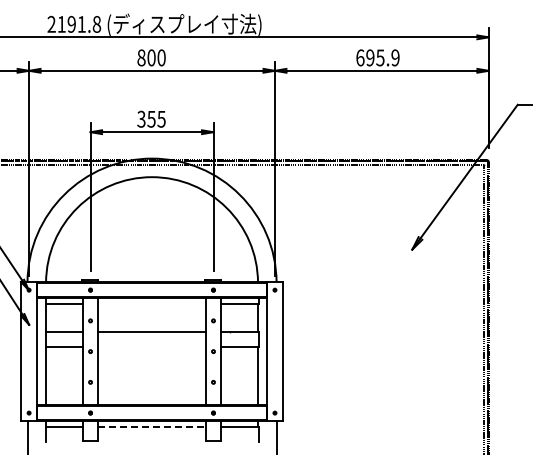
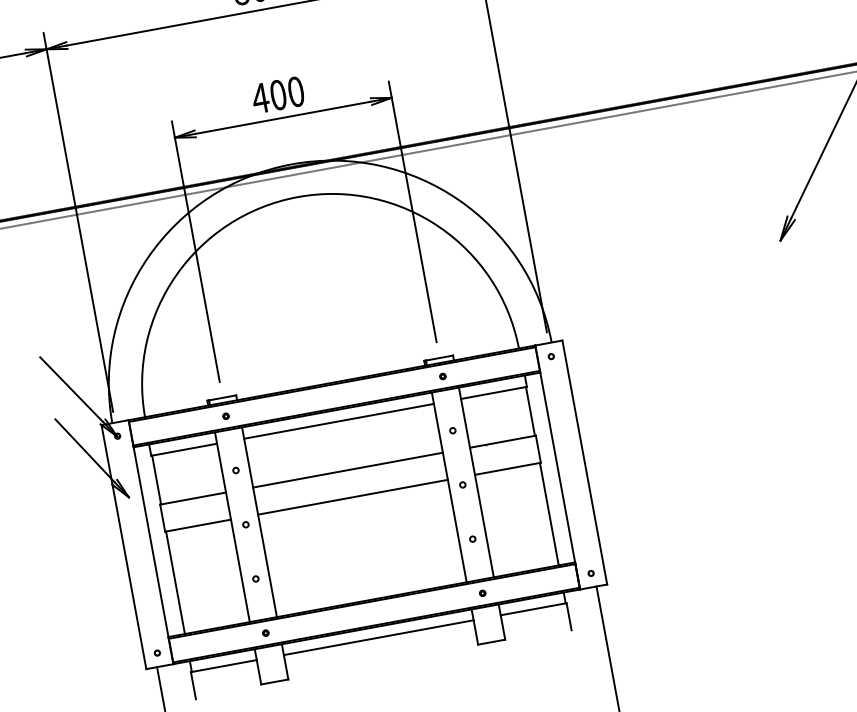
text: (151, 118) -> (277, 93), 355 -> 400
line: (151, 304) -> (338, 421), added
line: (151, 347) -> (352, 497), added
line: (152, 426) -> (379, 636), dashed -> solid

